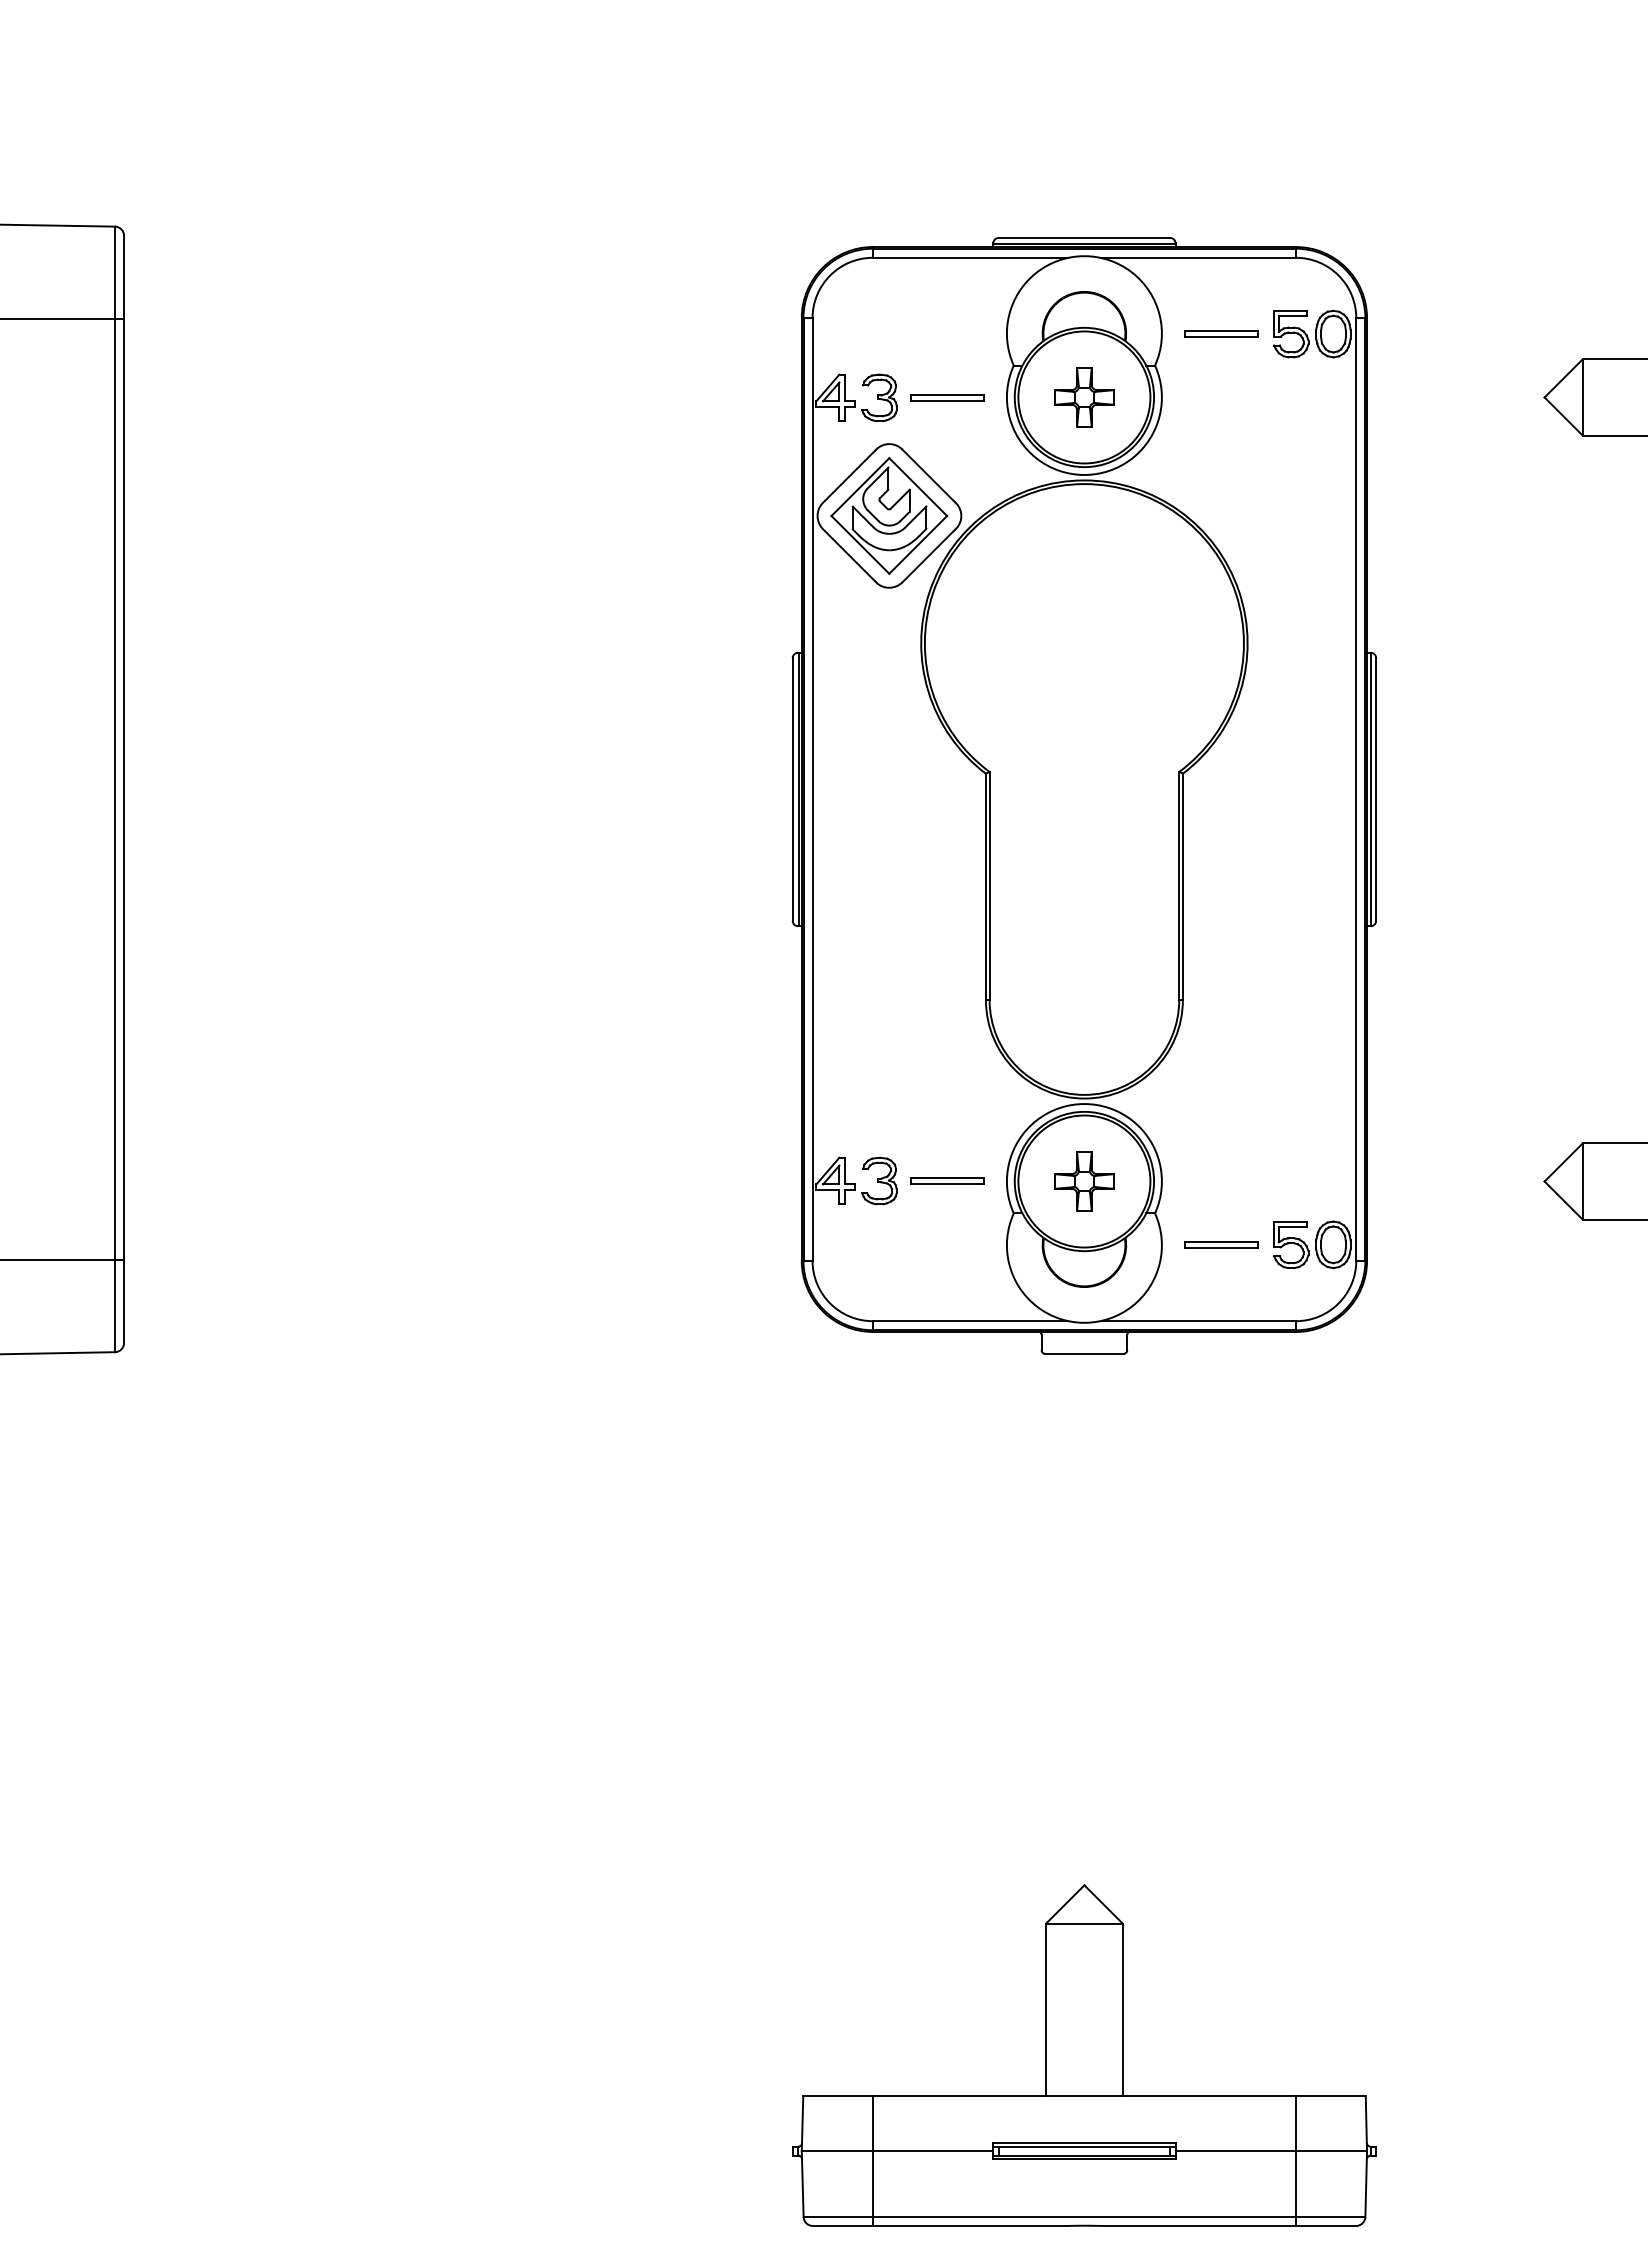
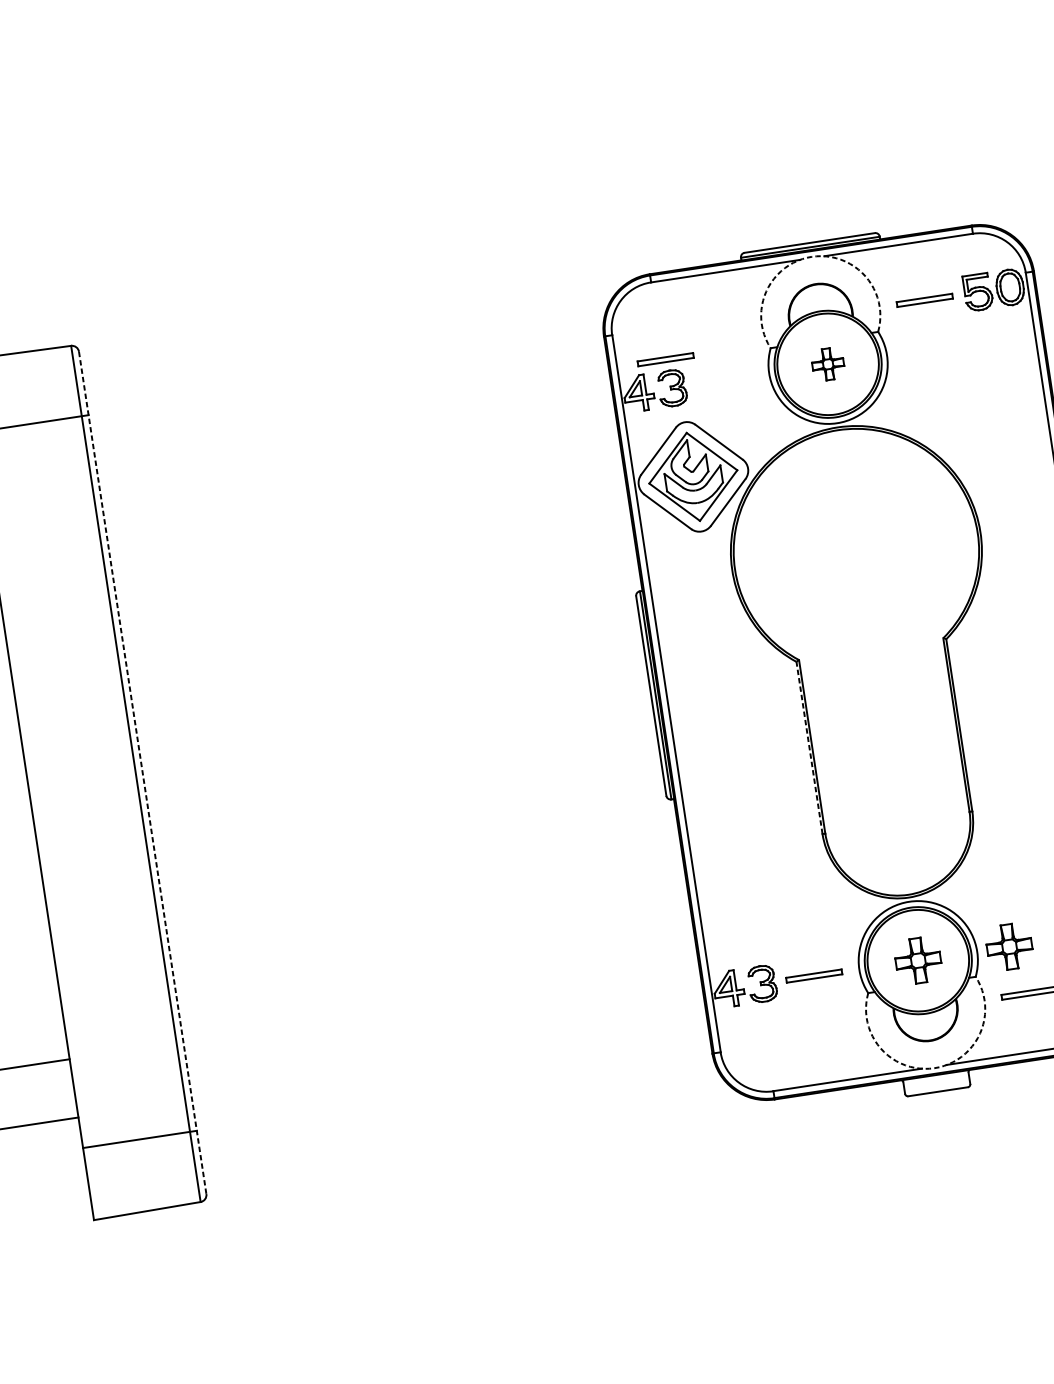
arc: (1084, 256) -> (811, 257), solid -> dashed
part: (947, 397) -> (665, 359), moved
part: (1084, 397) -> (828, 364), size x0.7
line: (124, 789) -> (143, 772), solid -> dashed
line: (985, 886) -> (809, 747), solid -> dashed
part: (1204, 1181) -> (1009, 946), added
arc: (1084, 1322) -> (934, 1067), solid -> dashed

